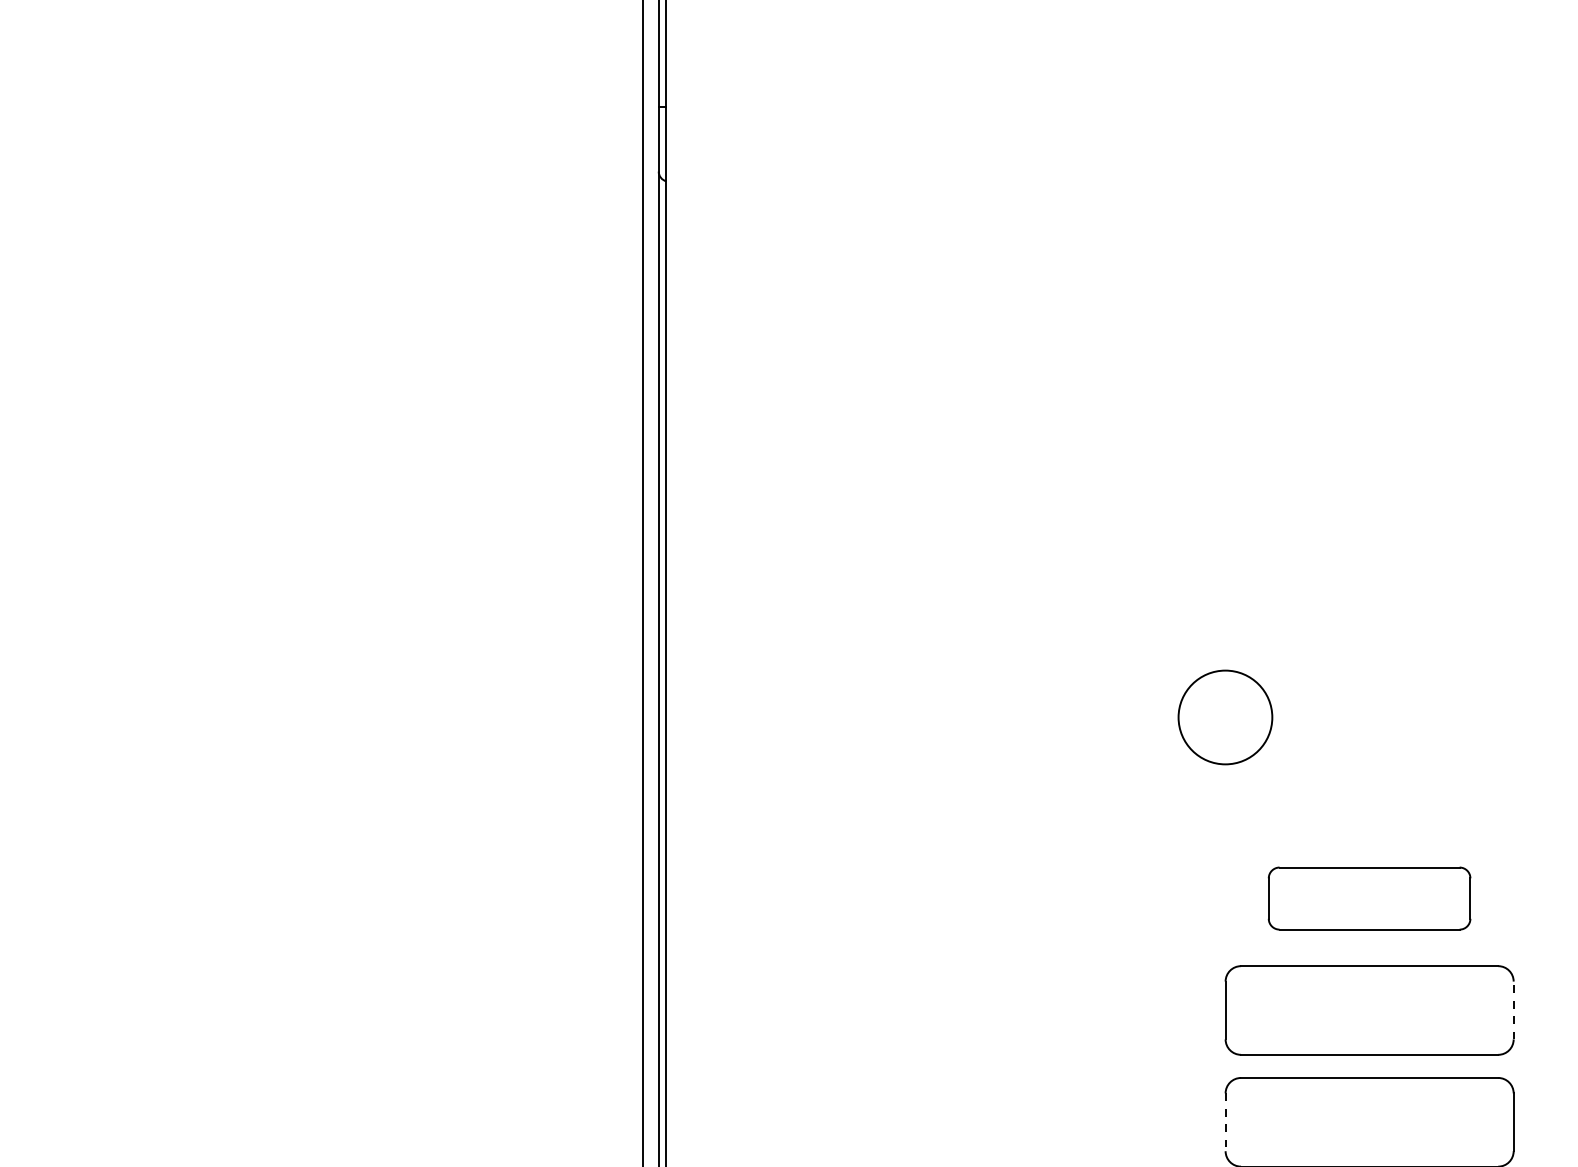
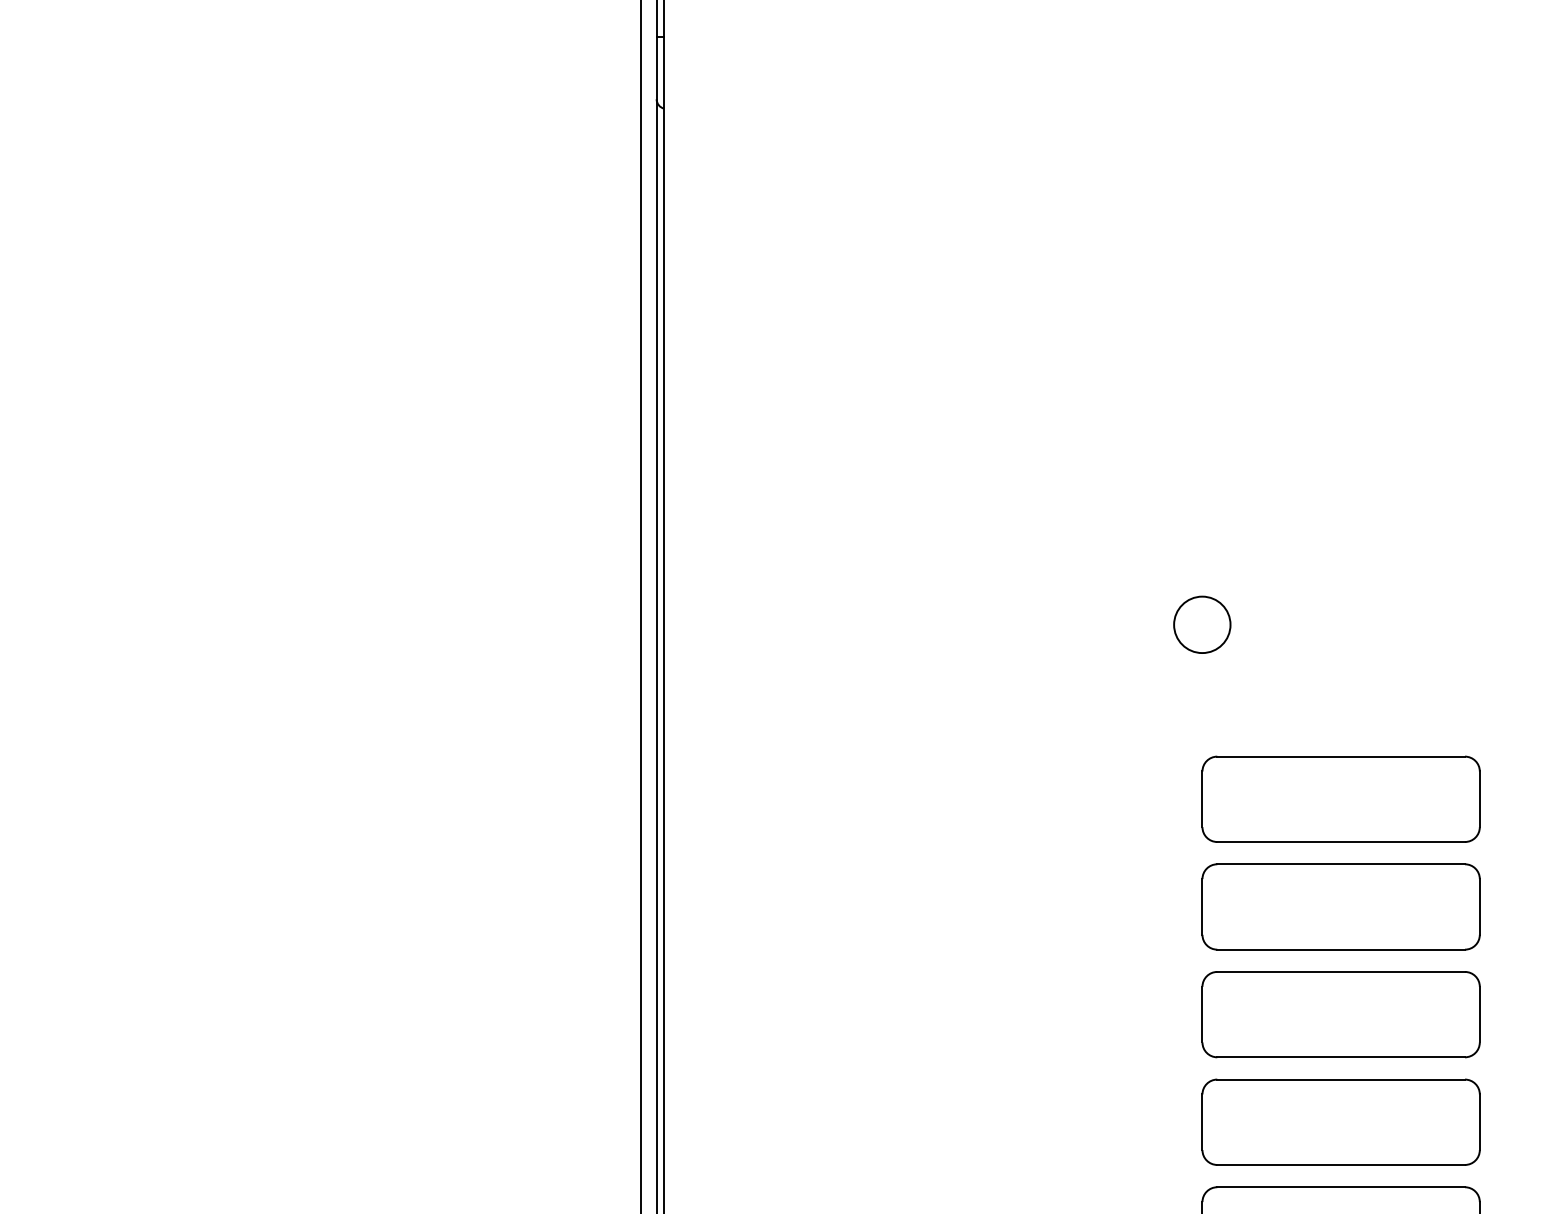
circle: (1225, 717) -> (1202, 624), size x0.62
part: (1368, 897) -> (1340, 798), size x1.43
line: (1513, 1010) -> (1479, 906), dashed -> solid
line: (1225, 1122) -> (1202, 1014), dashed -> solid

